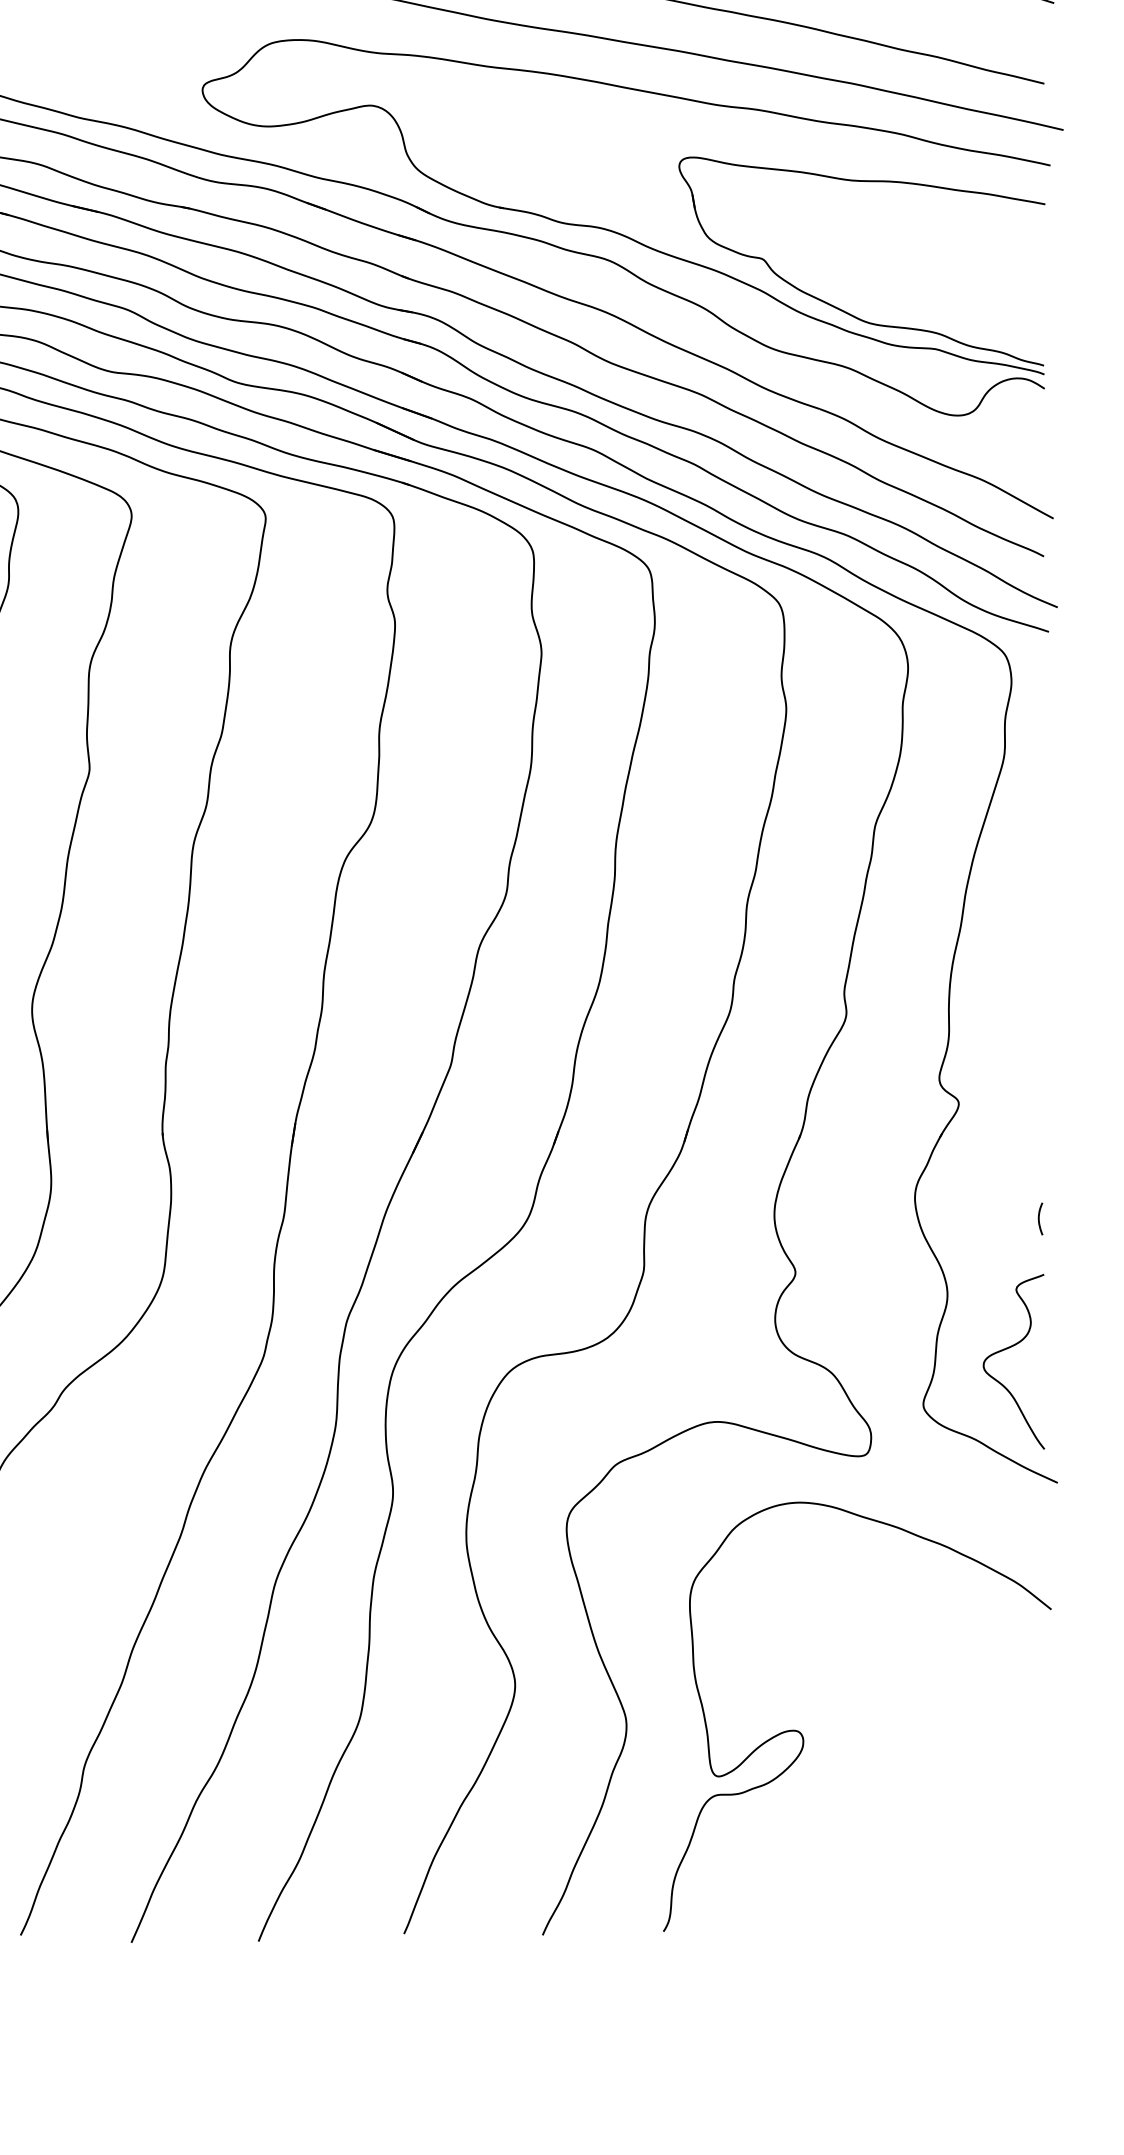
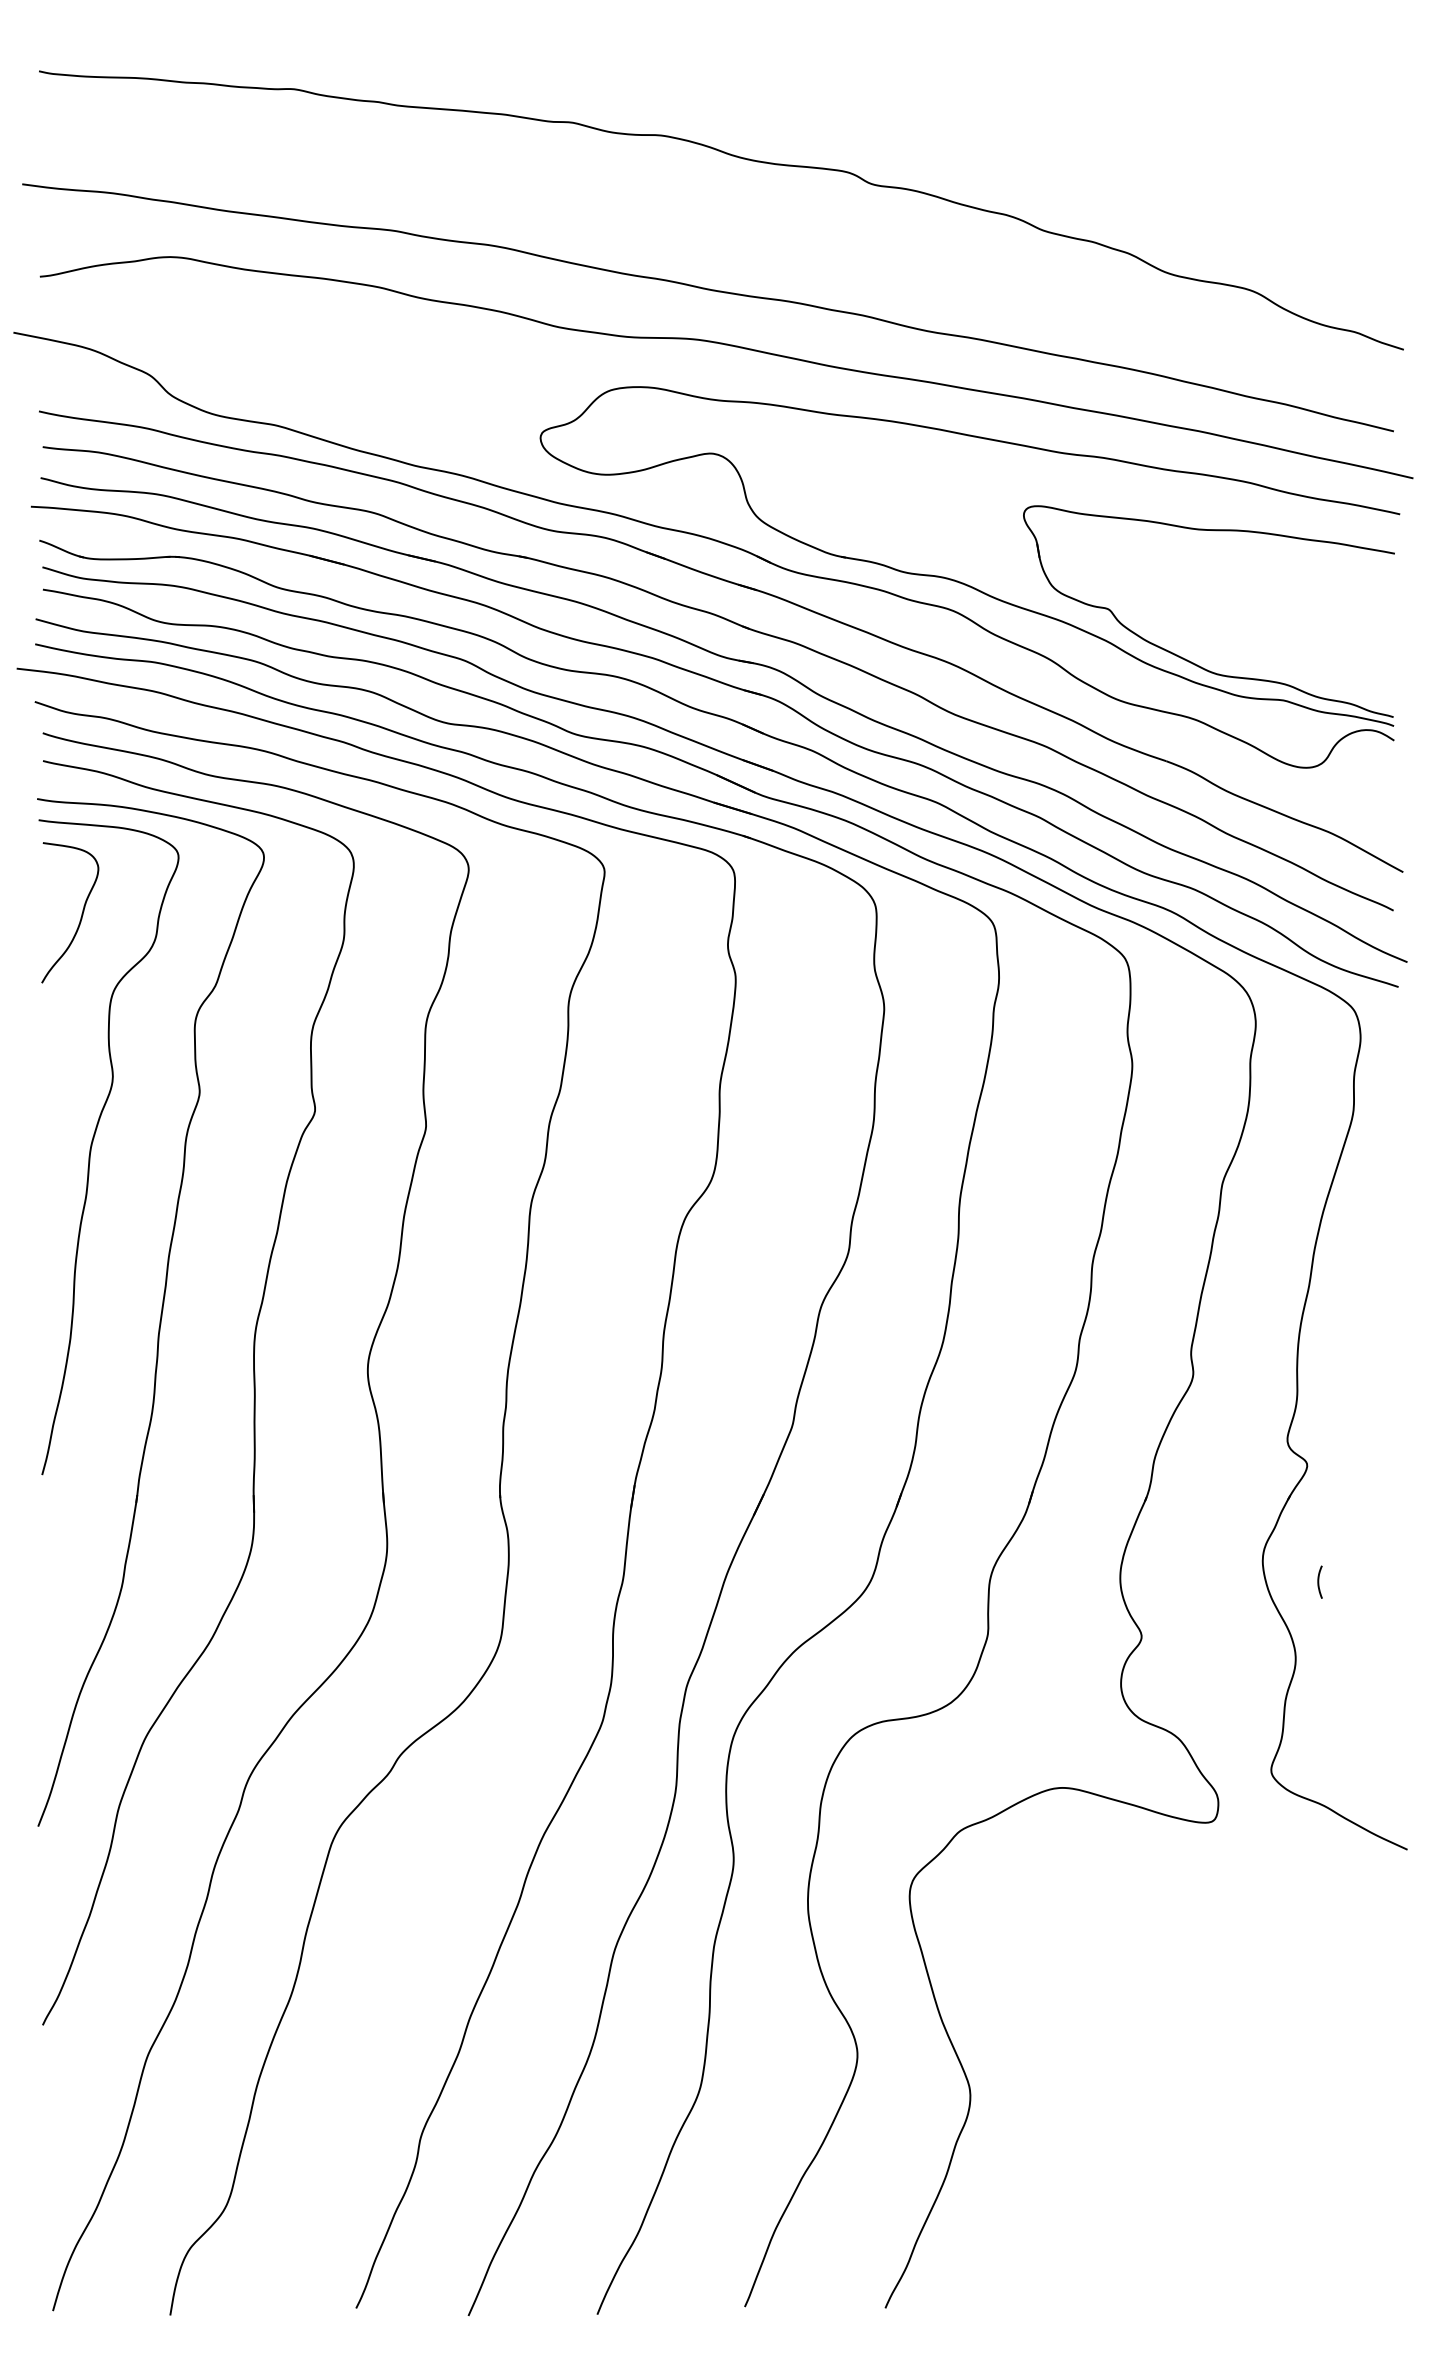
curve: (1040, 1218) -> (1319, 1581), moved
curve: (1007, 1349) -> (1356, 1714), removed
curve: (804, 1738) -> (1150, 2108), removed

